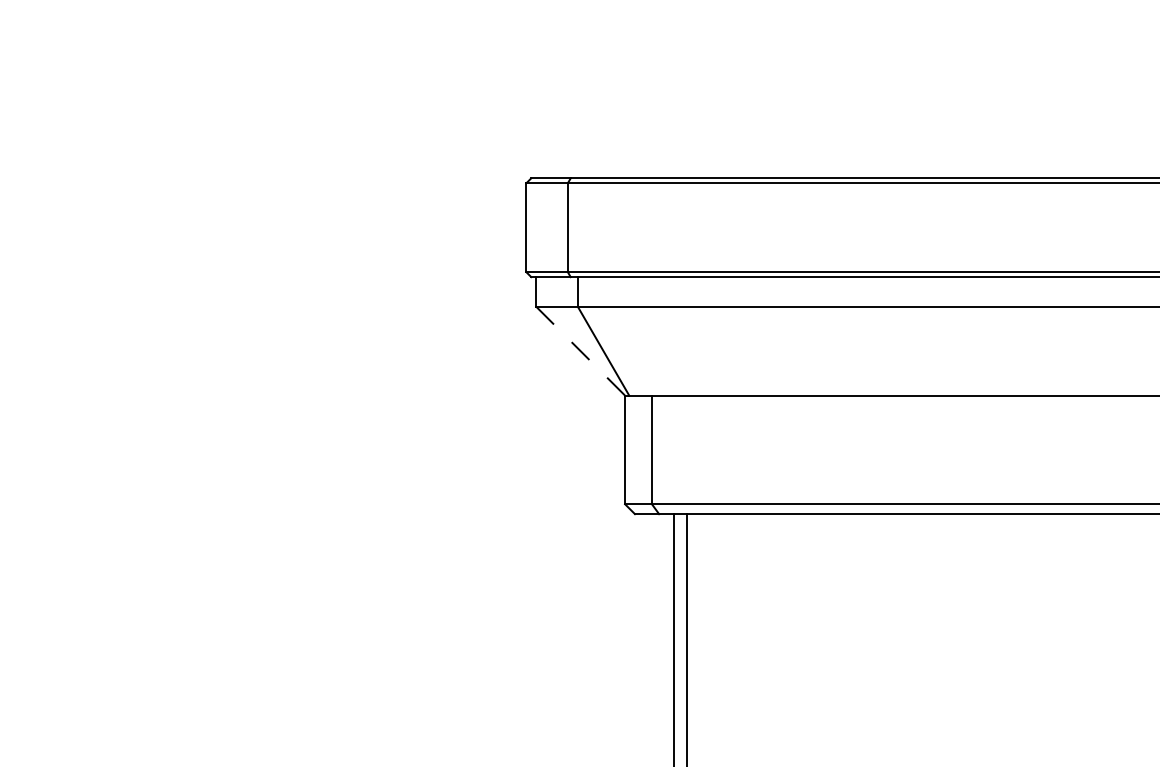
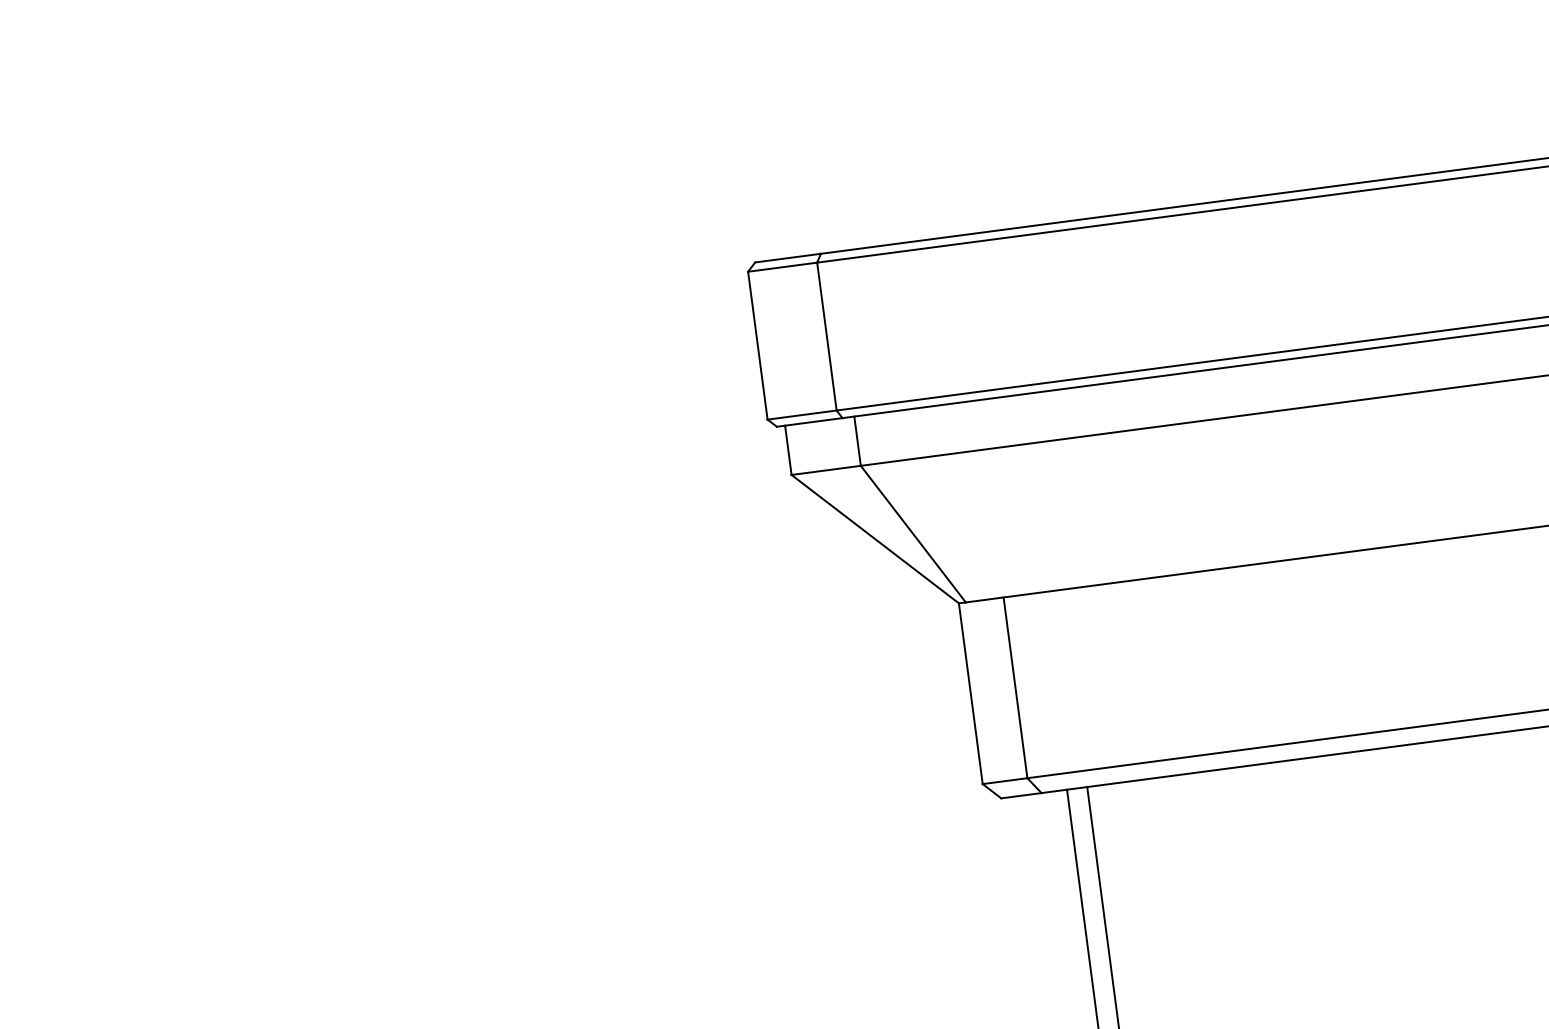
line: (580, 351) -> (875, 539), dashed -> solid

